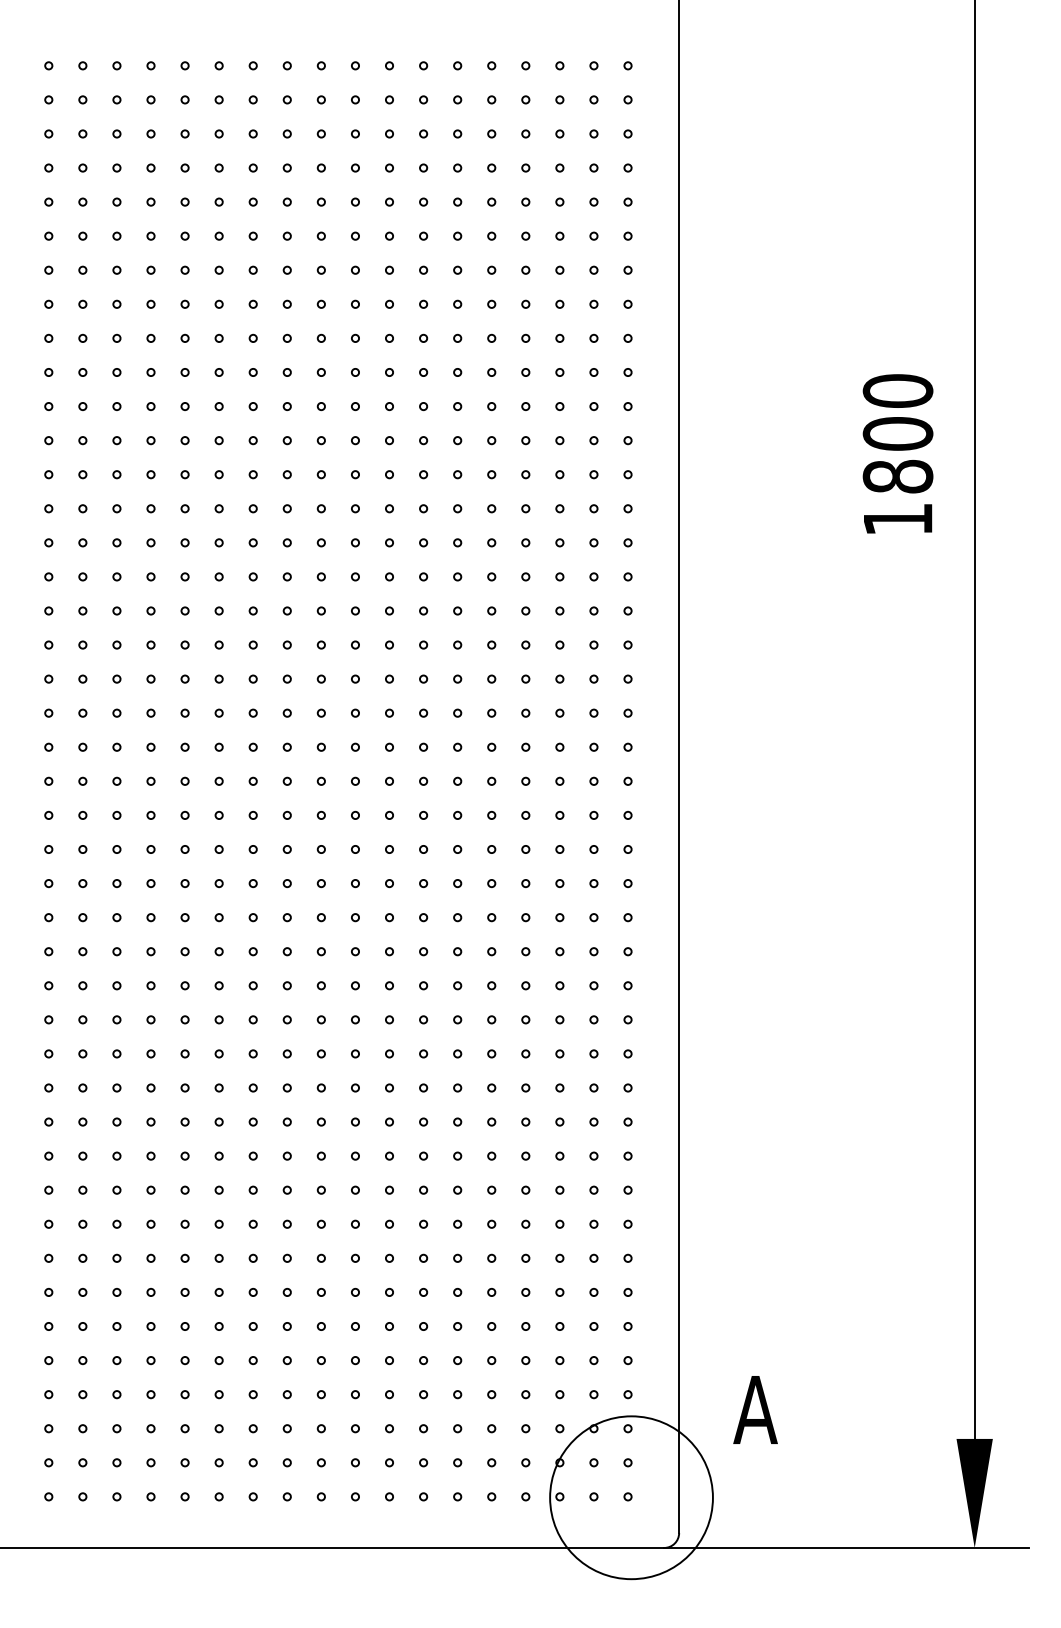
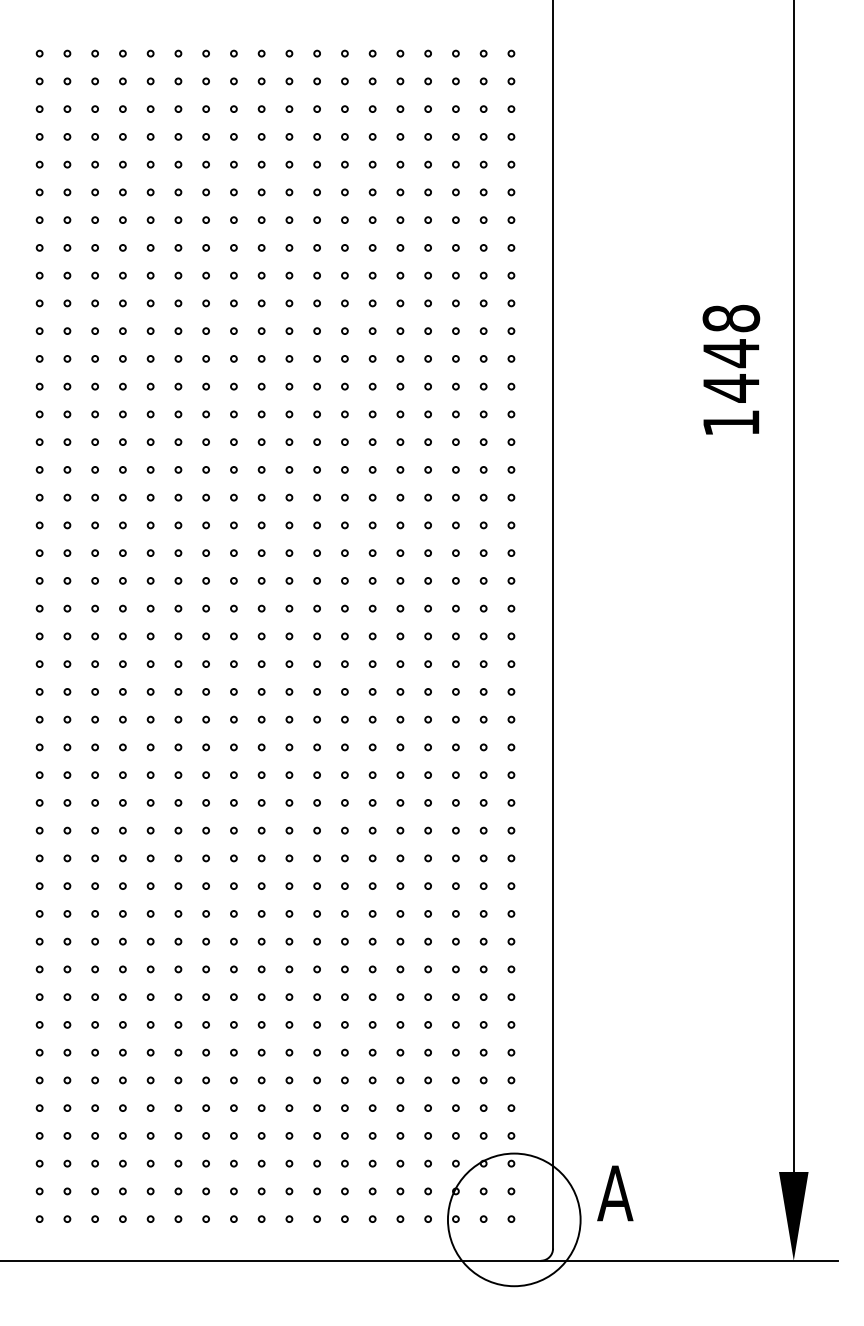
text: (898, 433) -> (731, 353), 1800 -> 1448
text: (755, 1410) -> (615, 1193), moved

